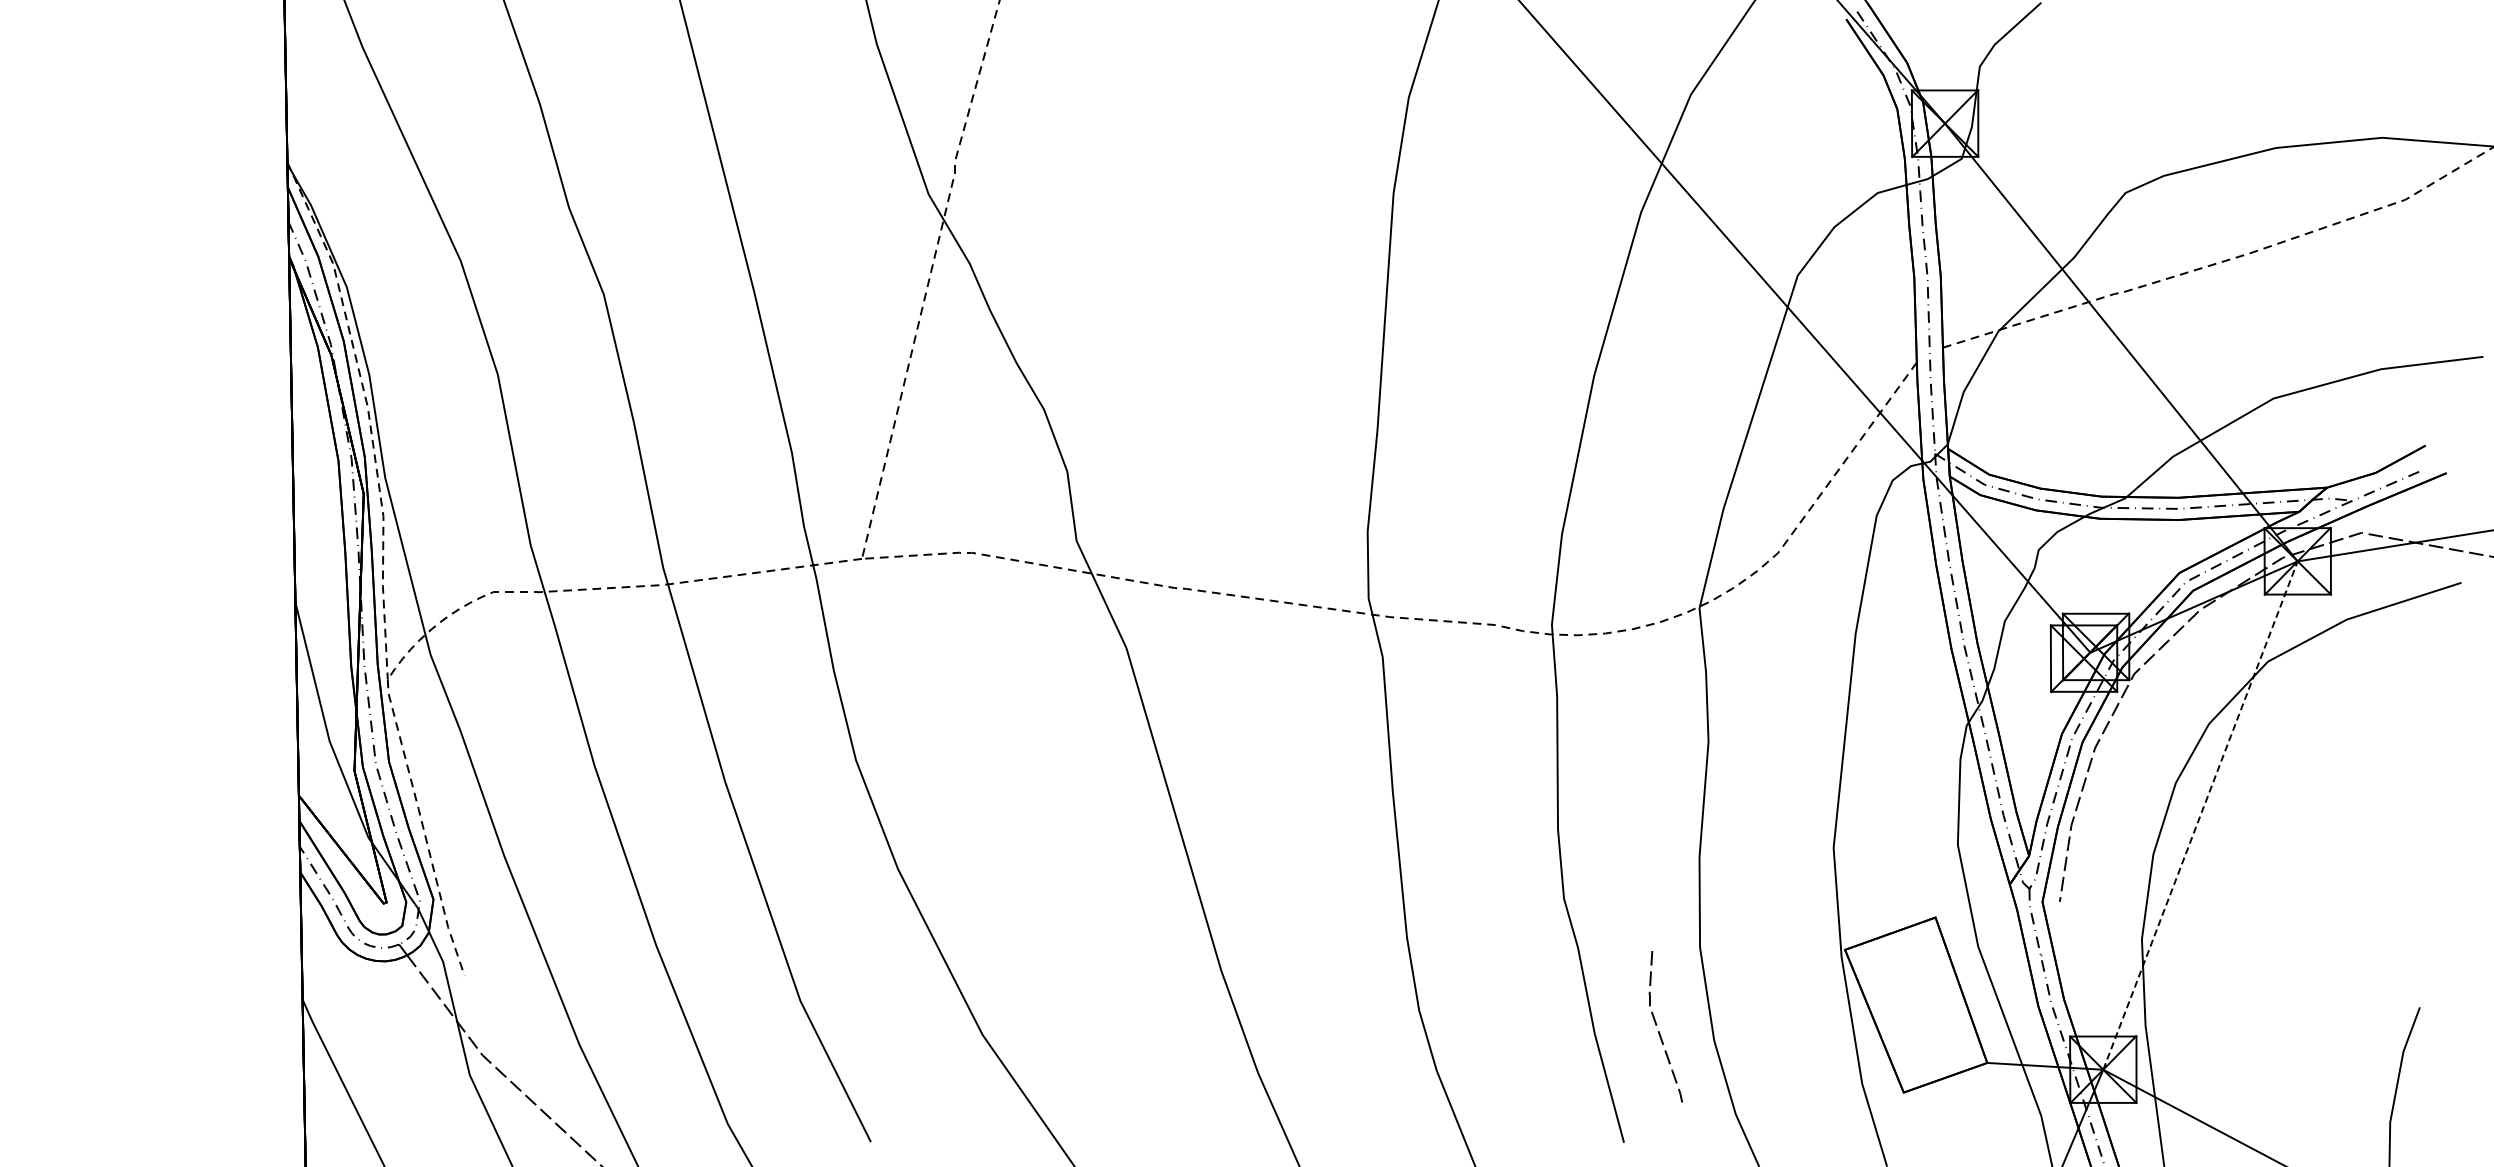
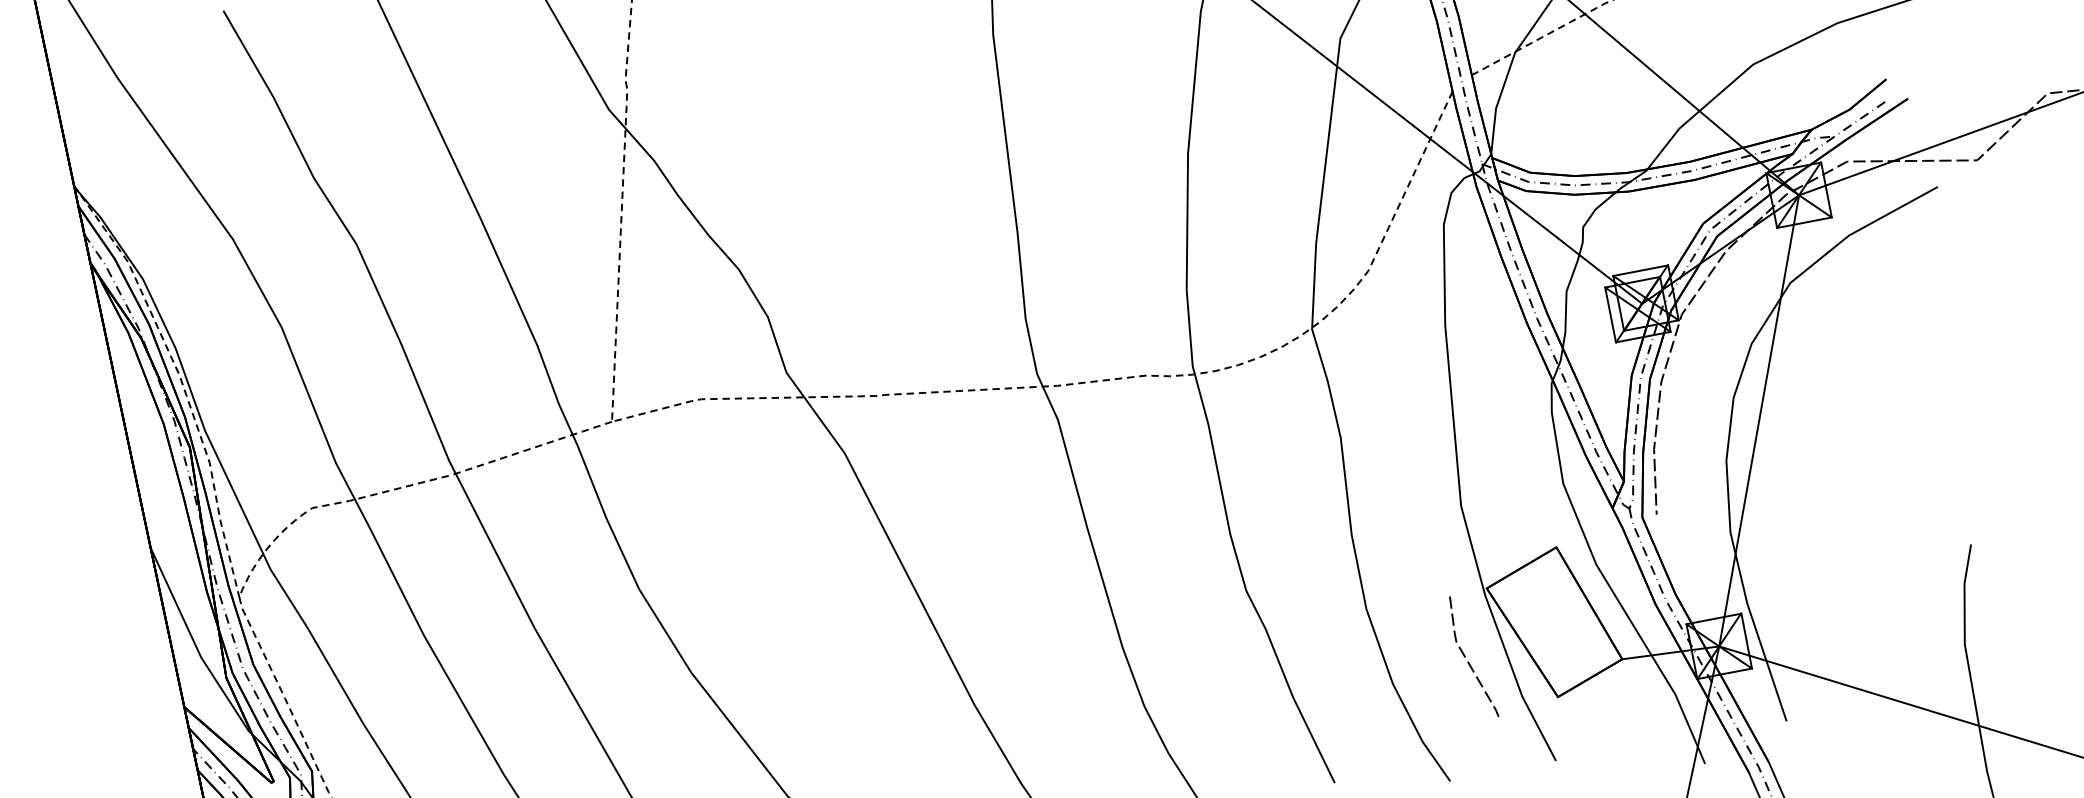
line: (2200, 815) -> (1759, 420), dashed -> solid
line: (1659, 1031) -> (1468, 661), moved

